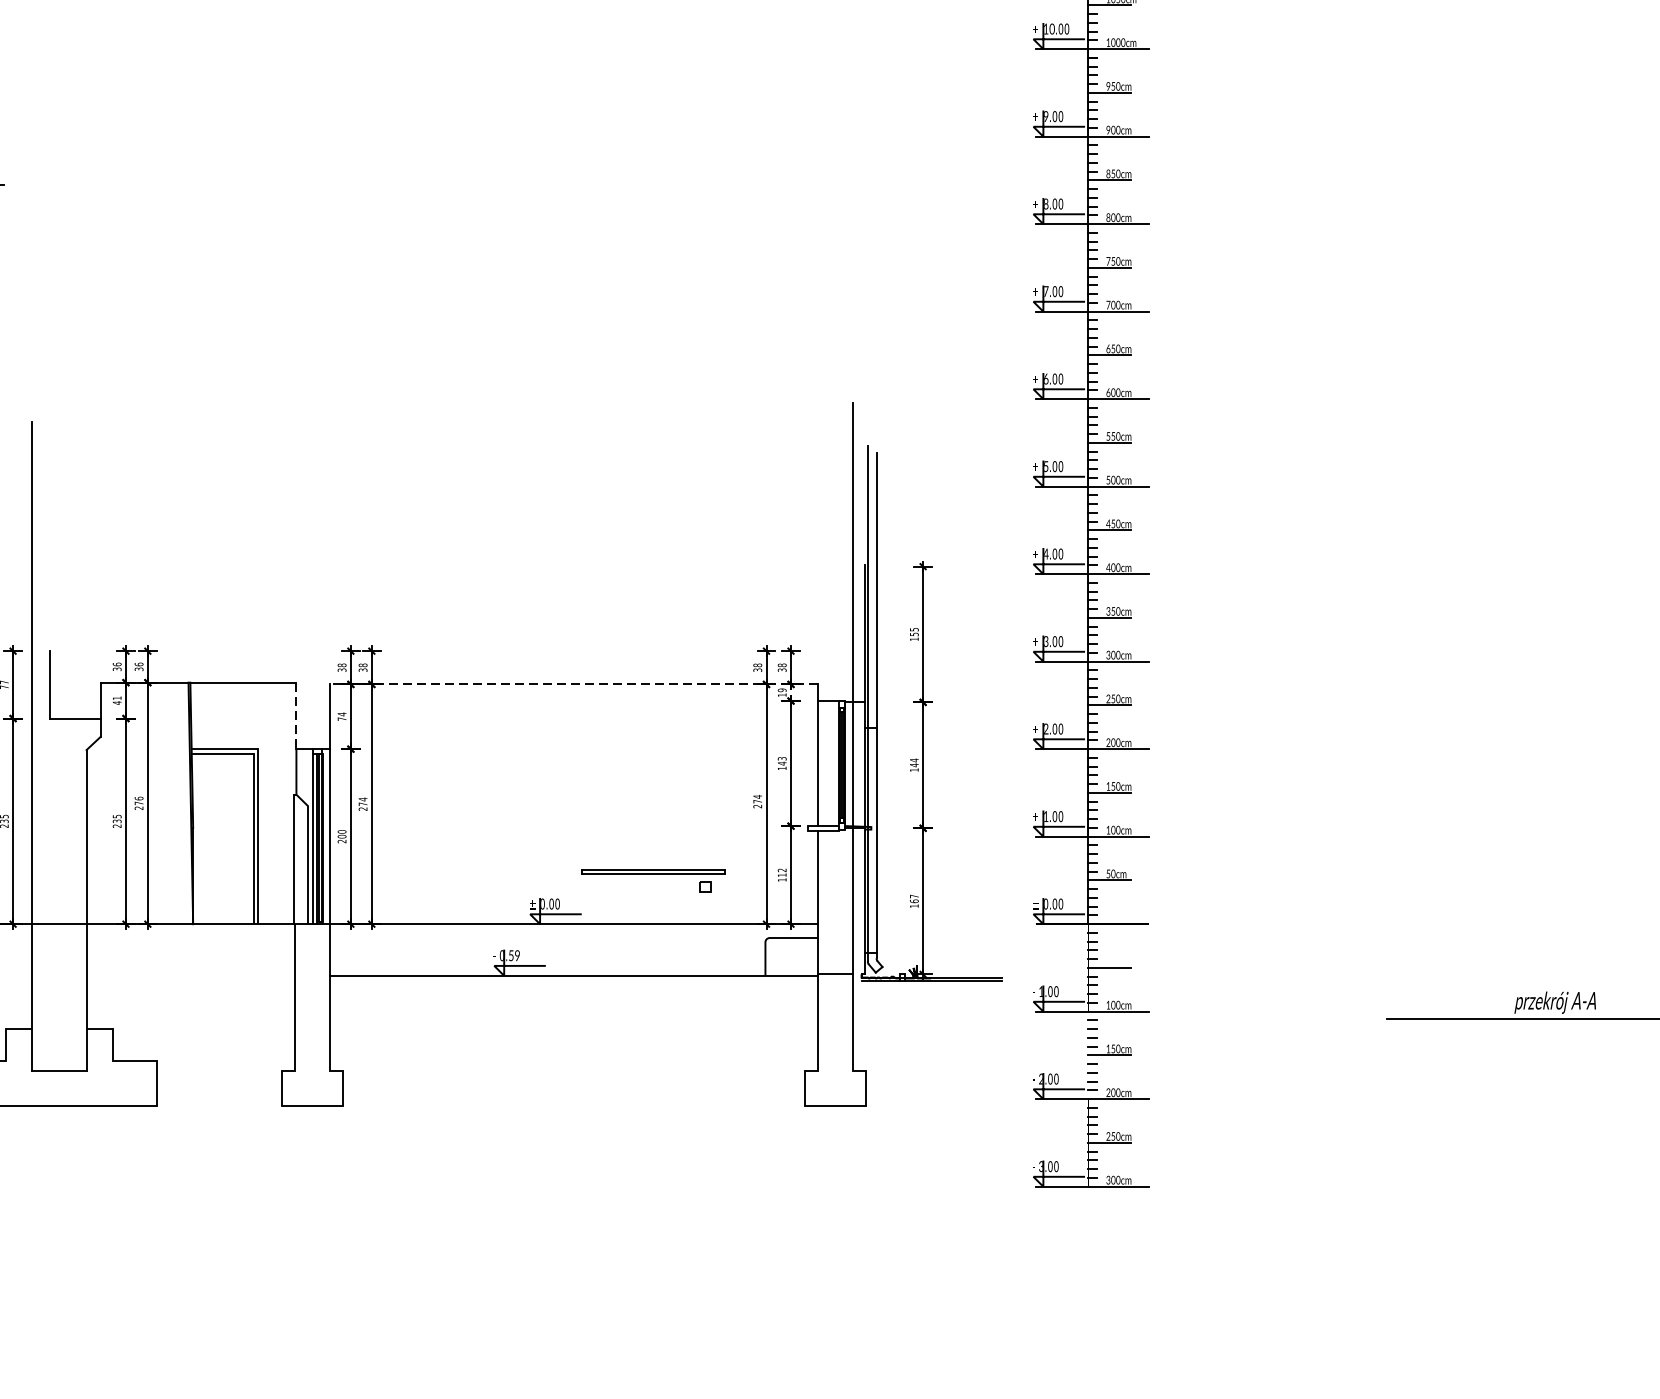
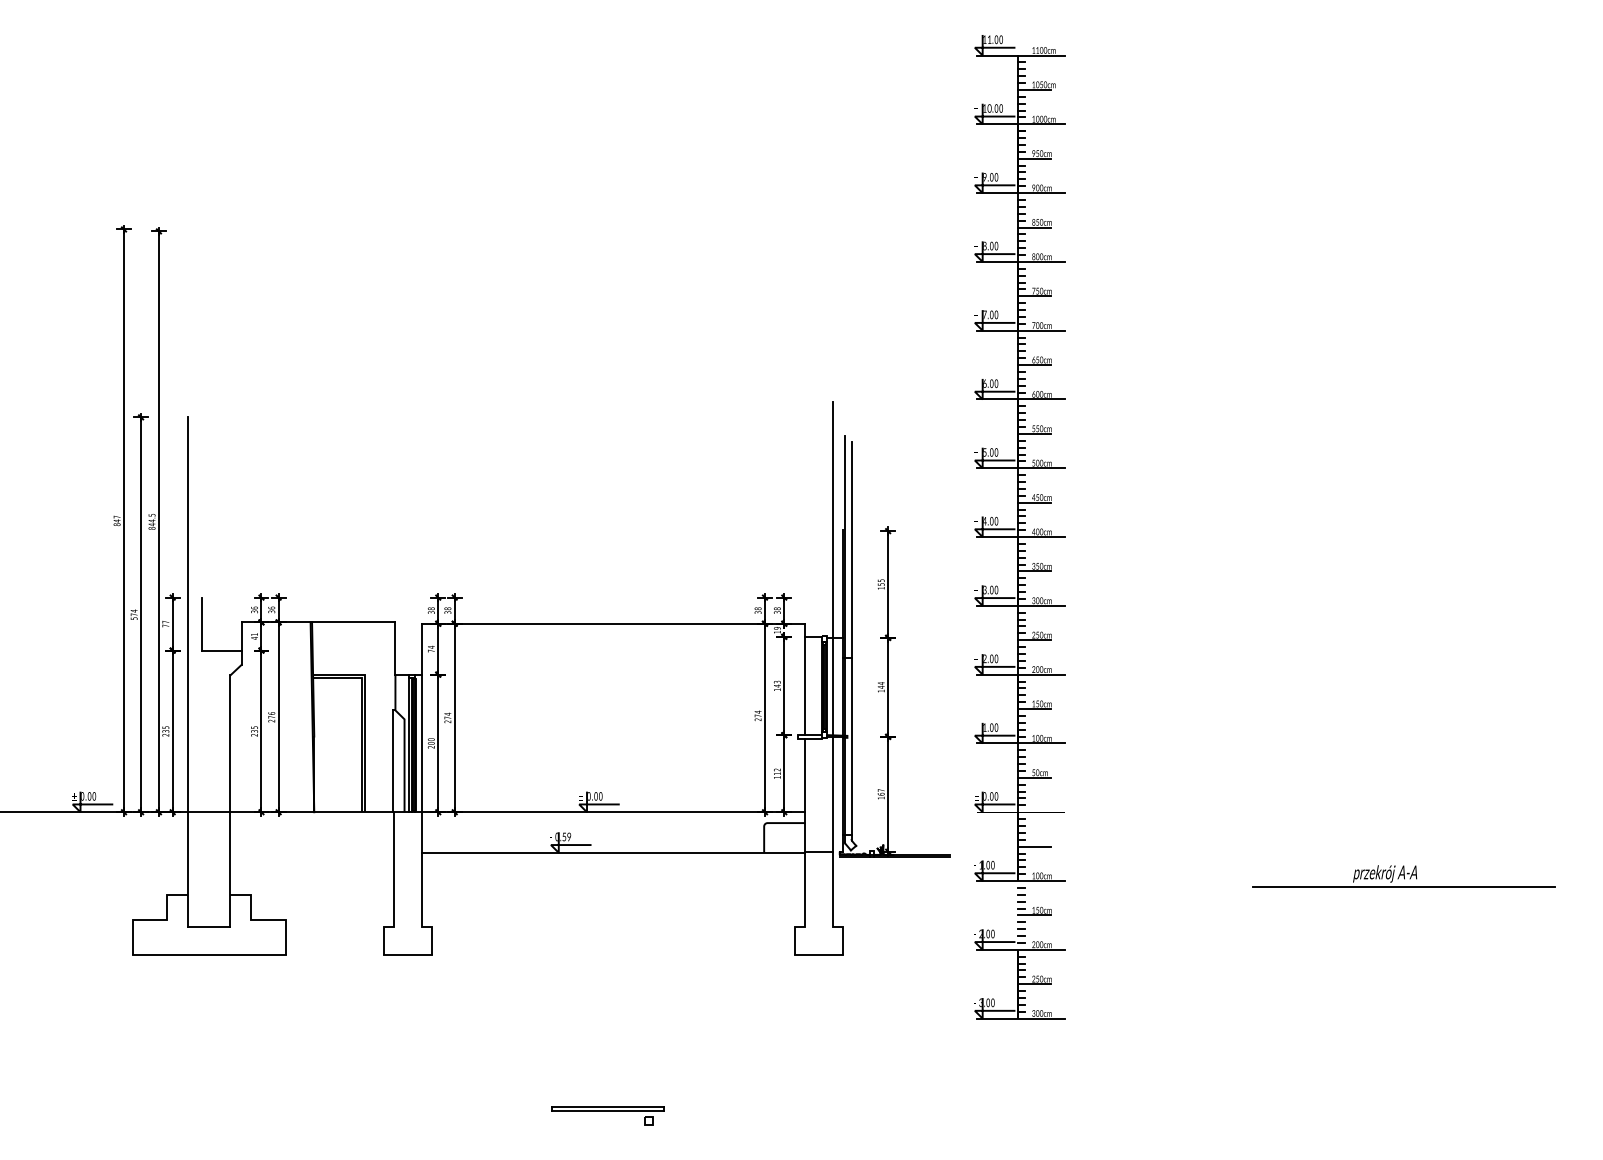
line: (573, 684) -> (613, 623), dashed -> solid
line: (296, 717) -> (395, 649), dashed -> solid
part: (652, 880) -> (607, 1115), moved

